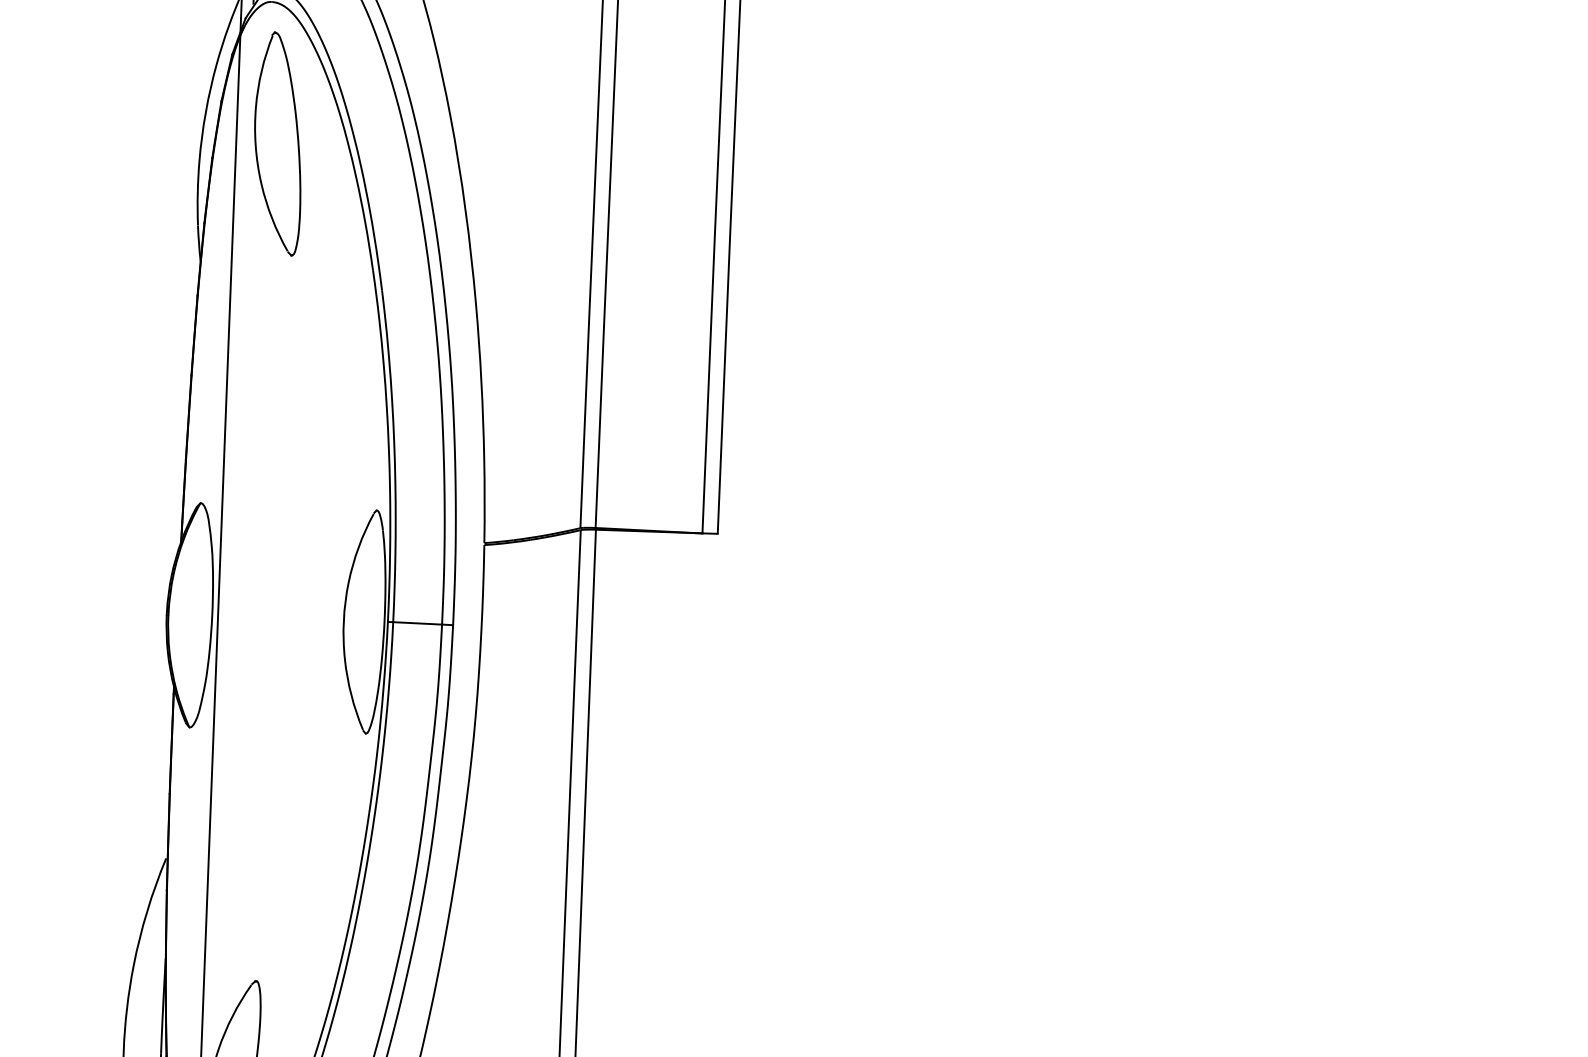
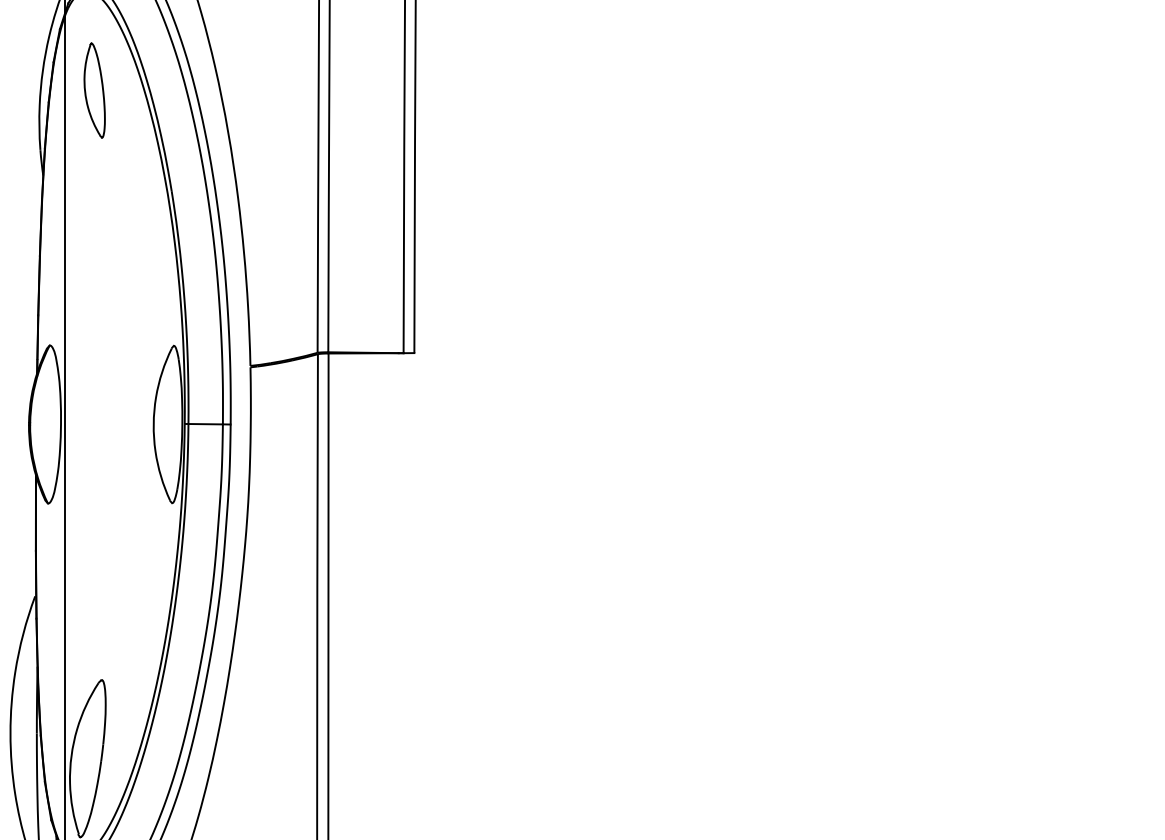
part: (277, 143) -> (94, 90), size x0.6

